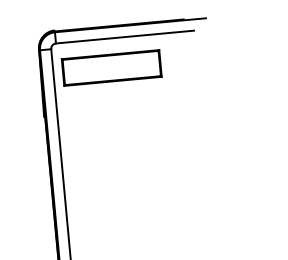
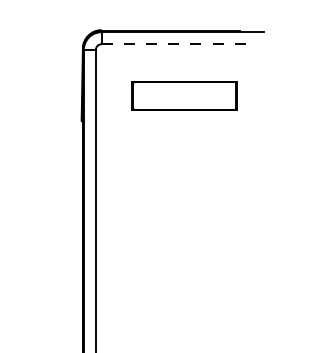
line: (125, 37) -> (176, 44), solid -> dashed
part: (111, 67) -> (184, 95), moved

